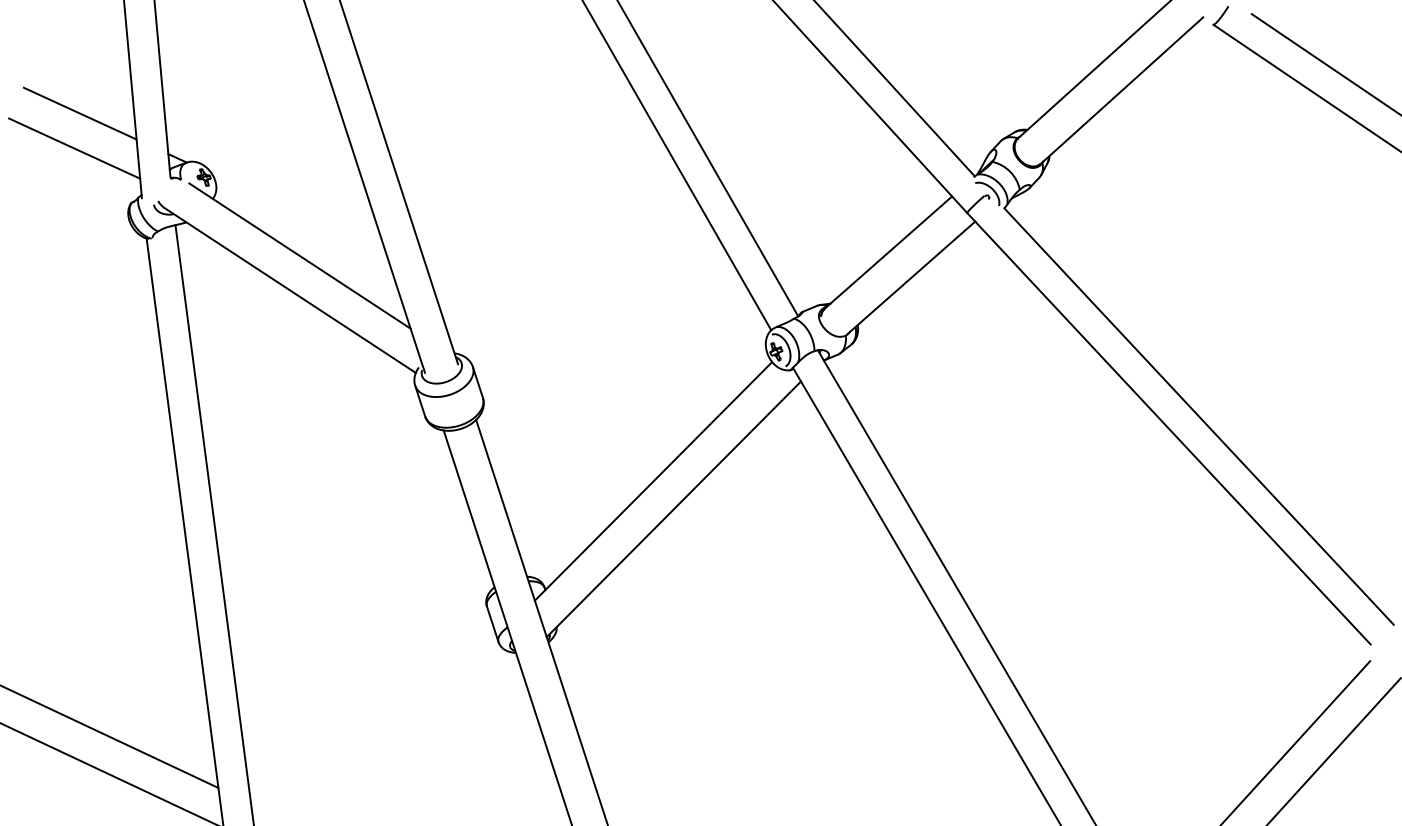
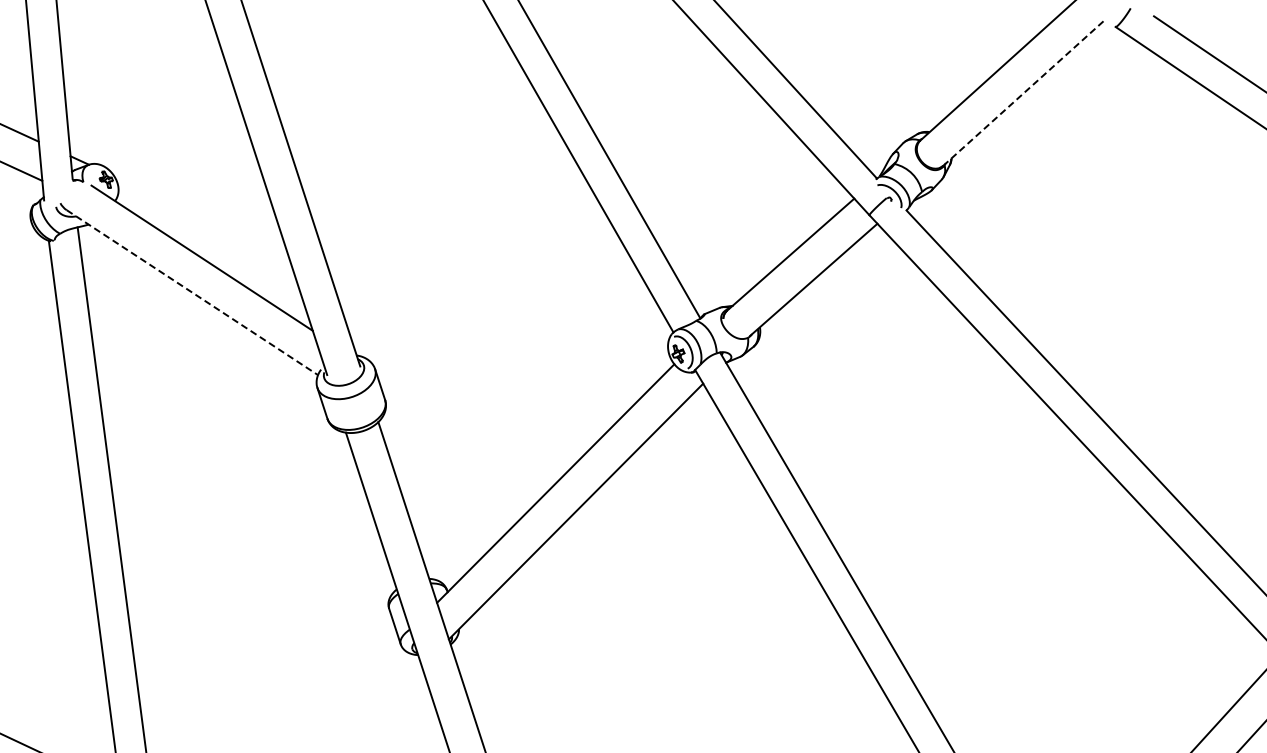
line: (1122, 90) -> (1024, 92), solid -> dashed
line: (290, 290) -> (192, 292), solid -> dashed

